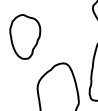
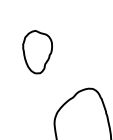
part: (25, 36) -> (37, 51), size x0.7

